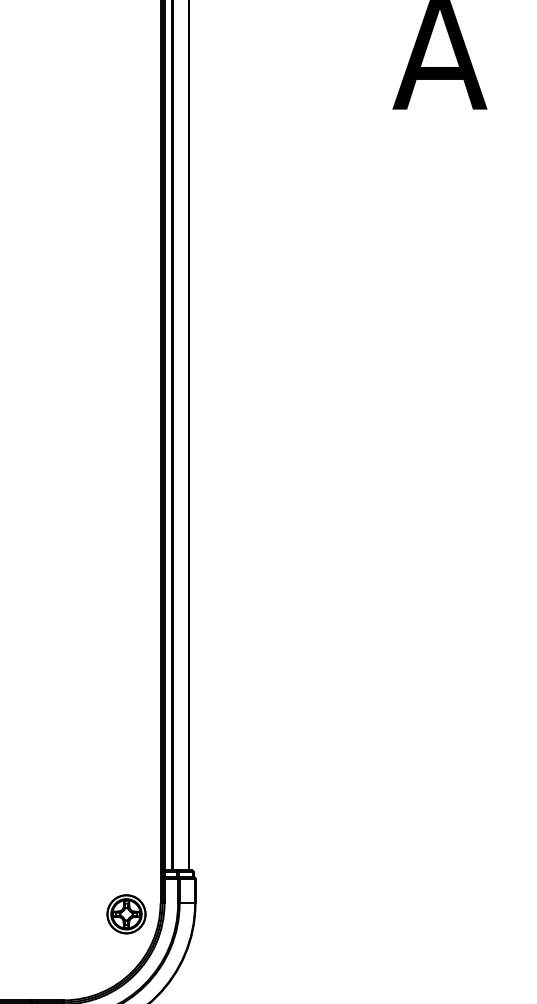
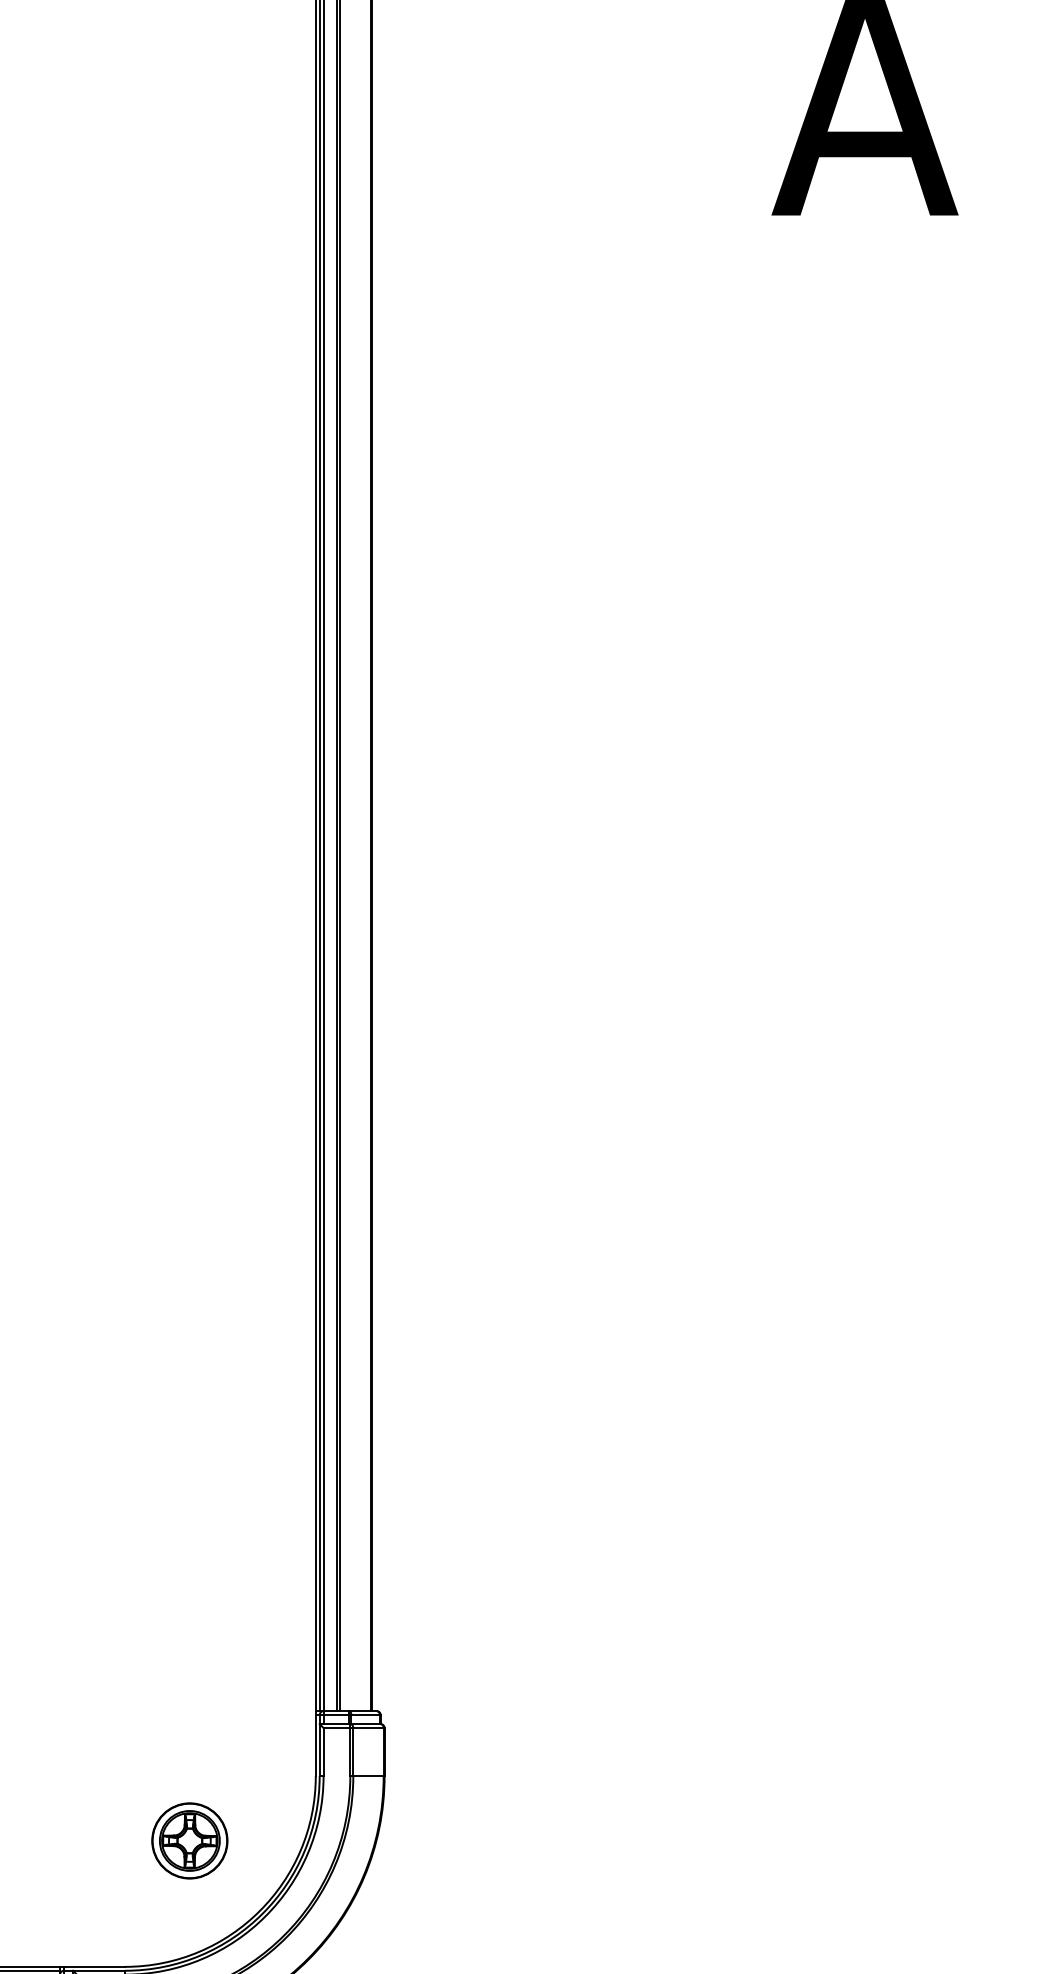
part: (126, 914) -> (189, 1841), moved

